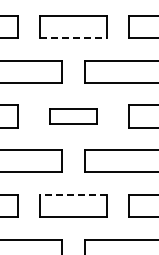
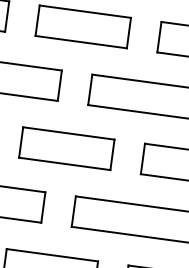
line: (73, 38) -> (81, 42), dashed -> solid
part: (73, 116) -> (66, 148), size x1.43
line: (73, 194) -> (52, 254), dashed -> solid

